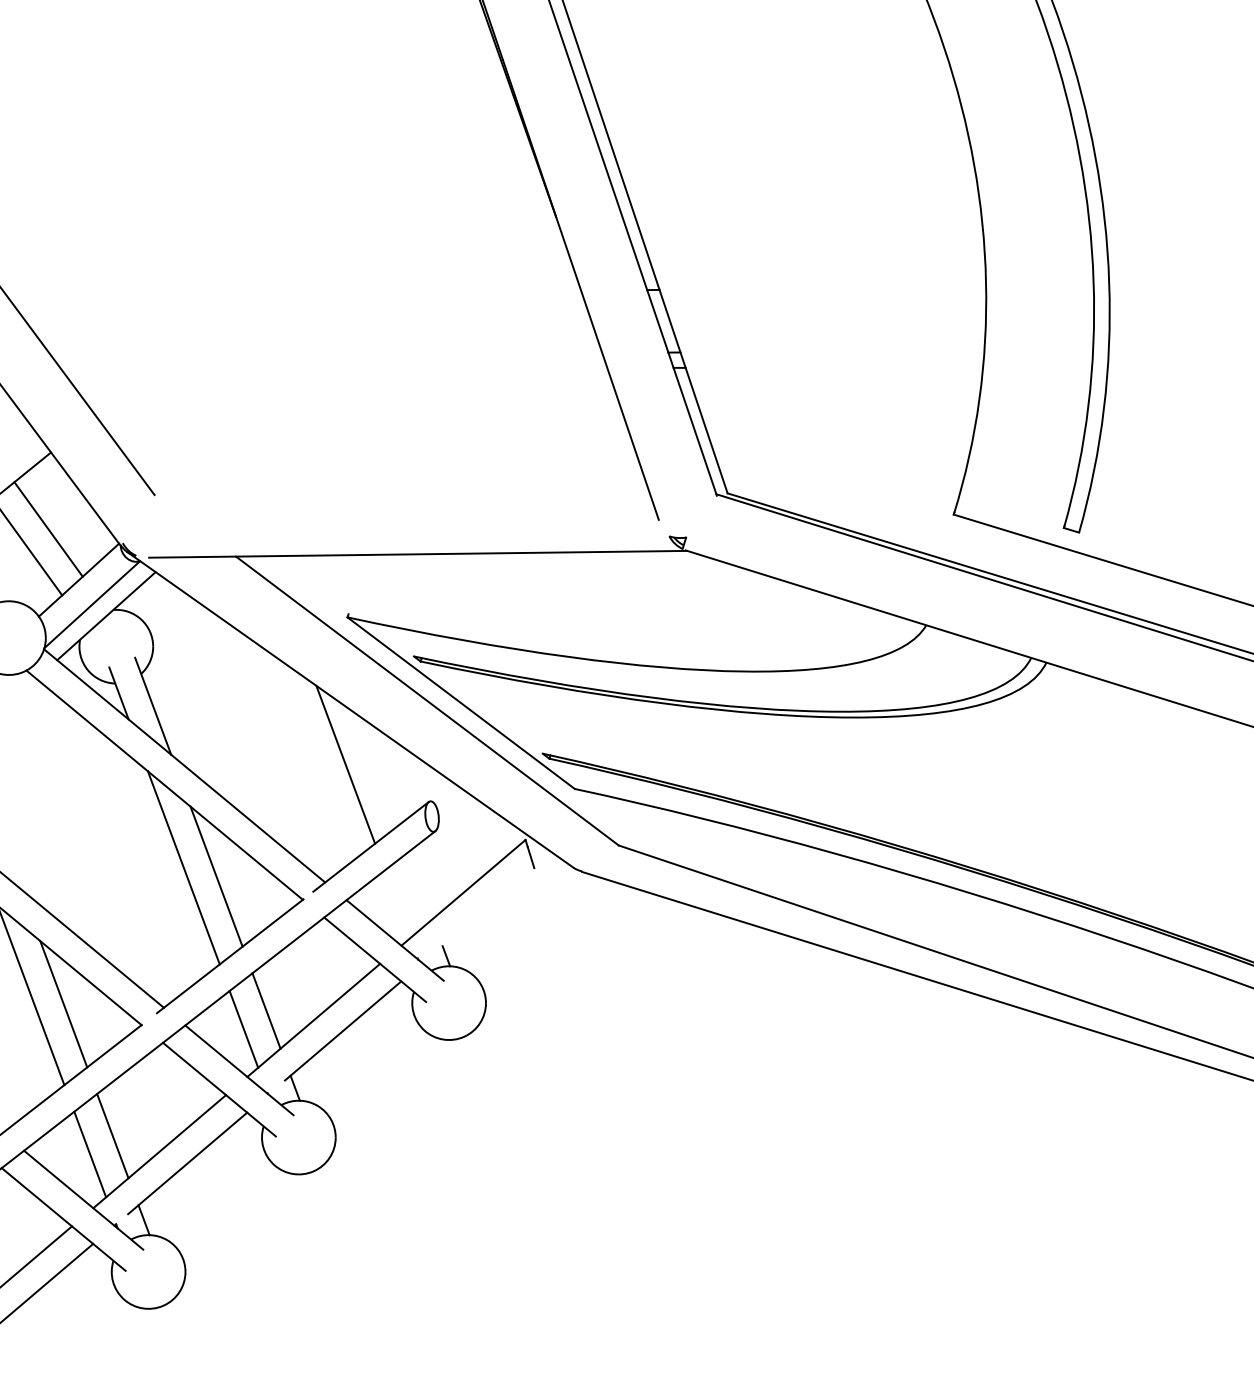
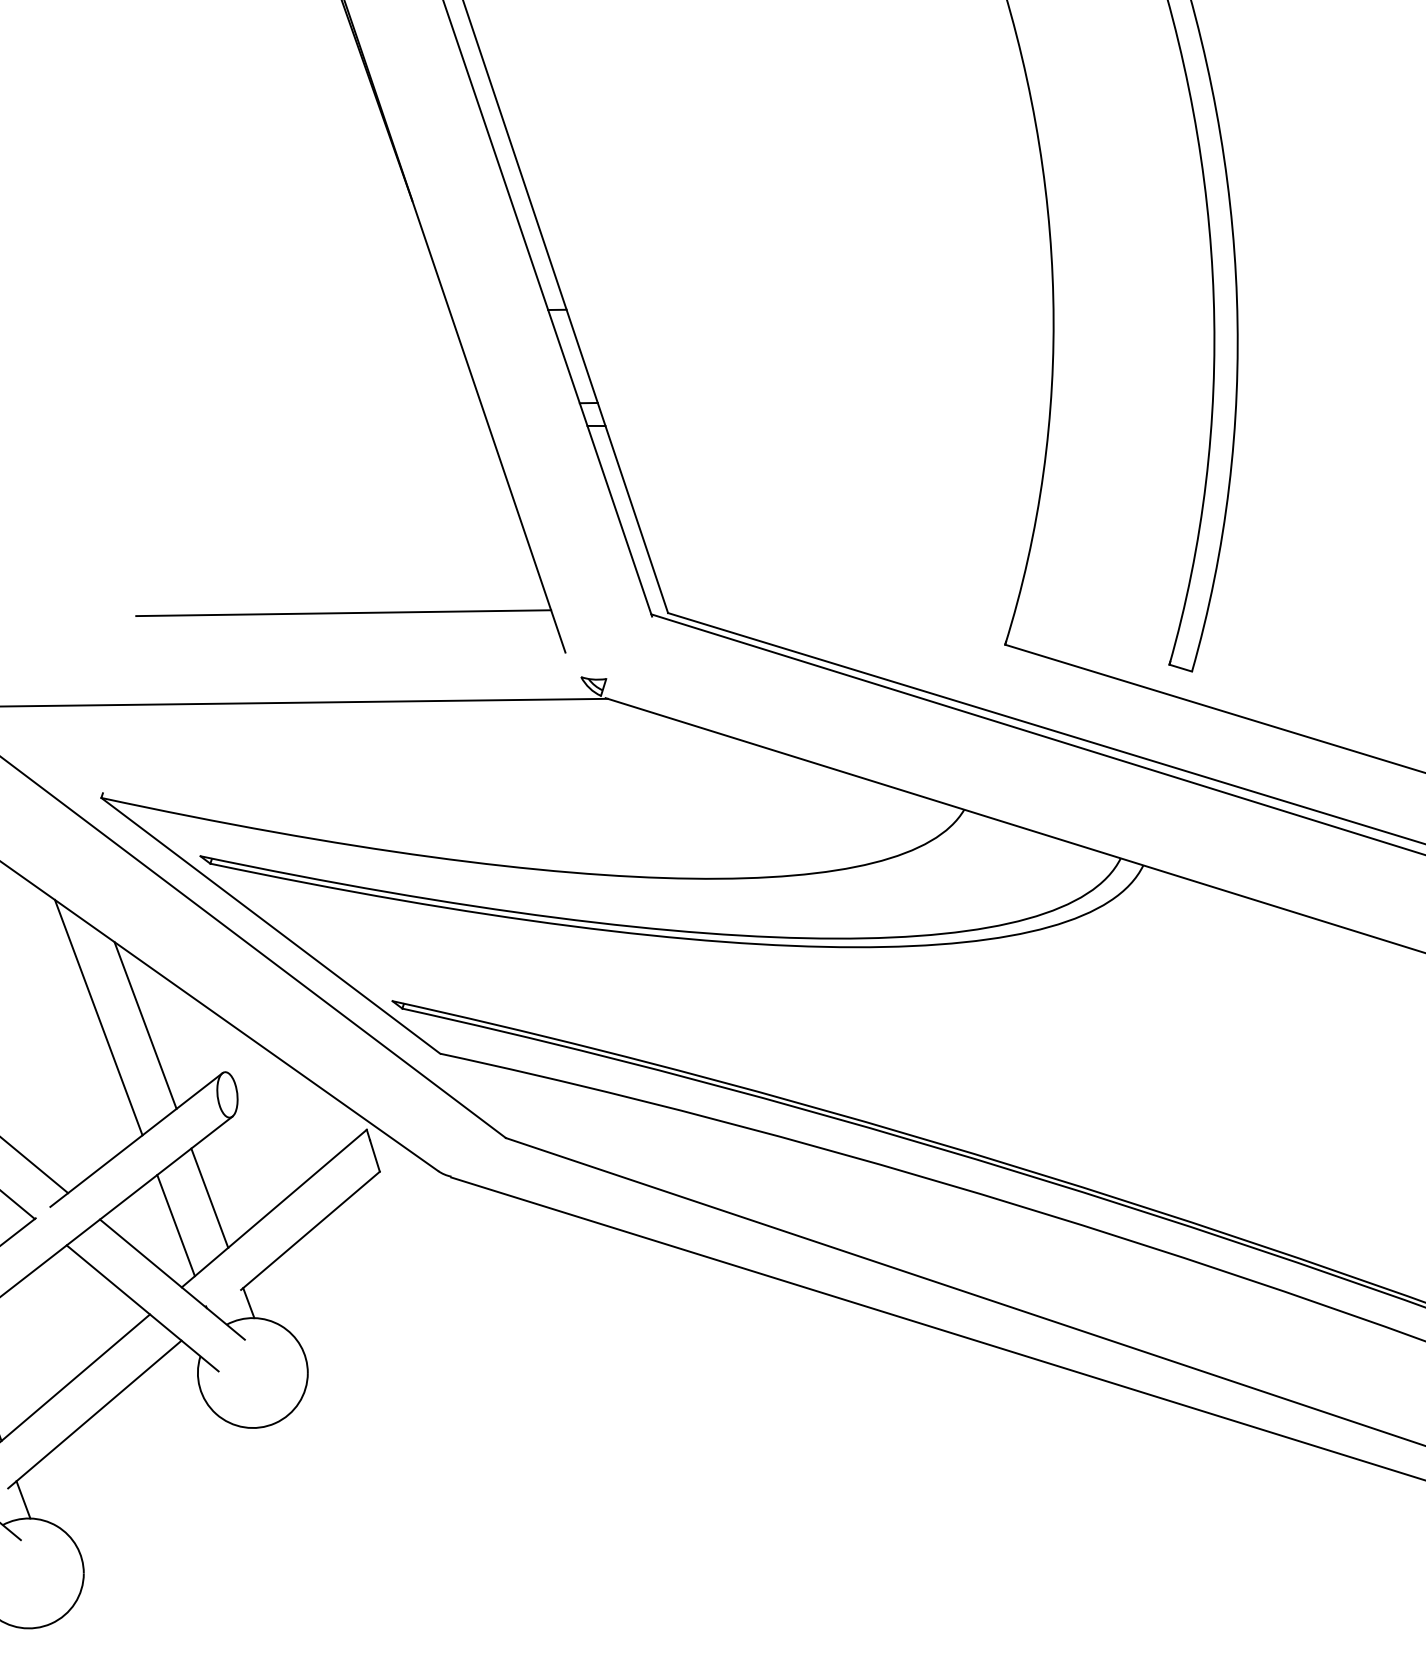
line: (509, 493) -> (342, 613), added
line: (376, 769) -> (144, 1024), added
line: (419, 885) -> (208, 1197), added
line: (397, 904) -> (175, 1225), added
line: (487, 907) -> (310, 1230), added

